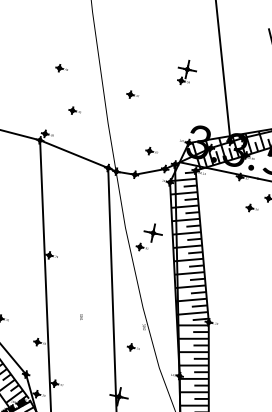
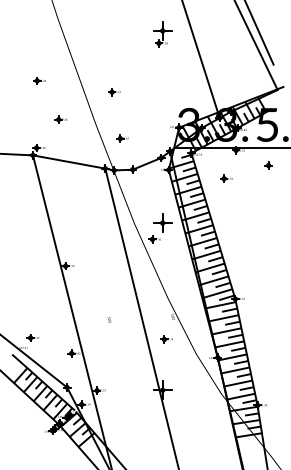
part: (186, 72) -> (162, 34), moved
part: (151, 151) -> (122, 138), moved
part: (252, 208) -> (226, 178), moved

